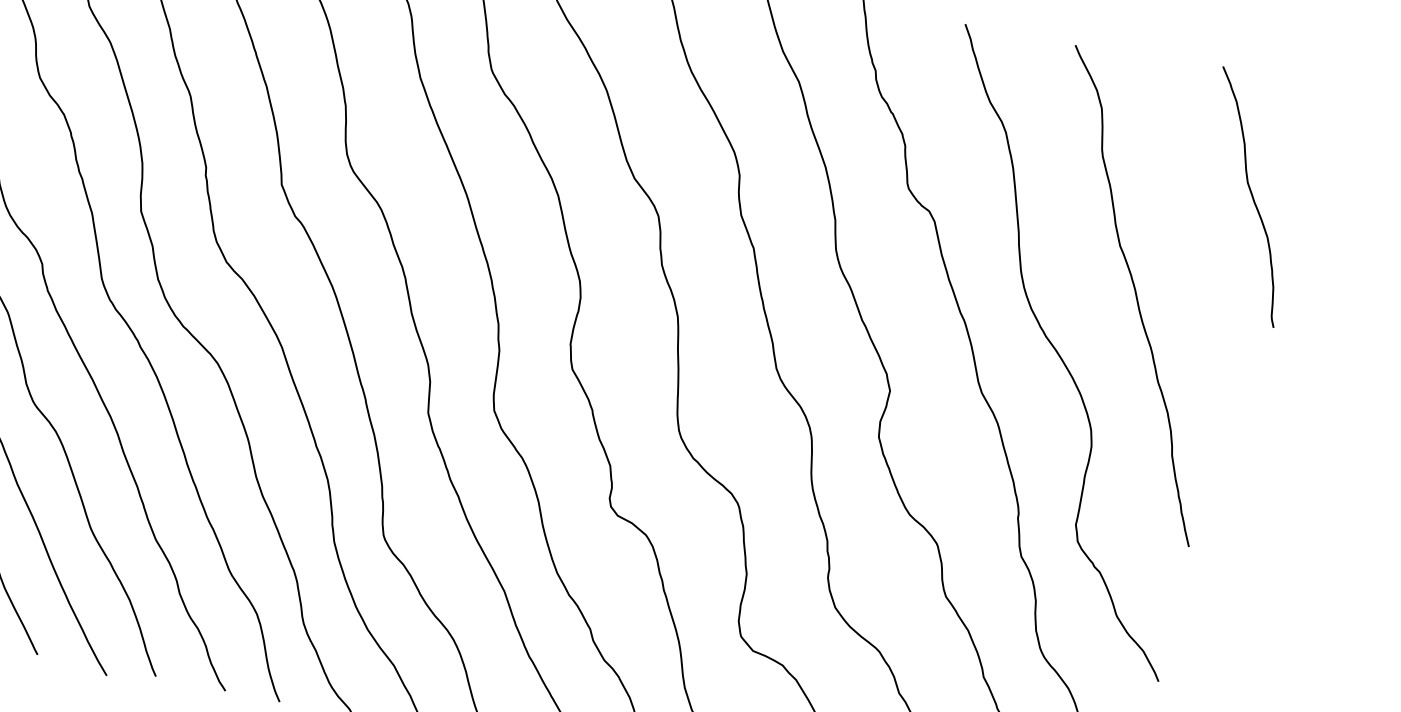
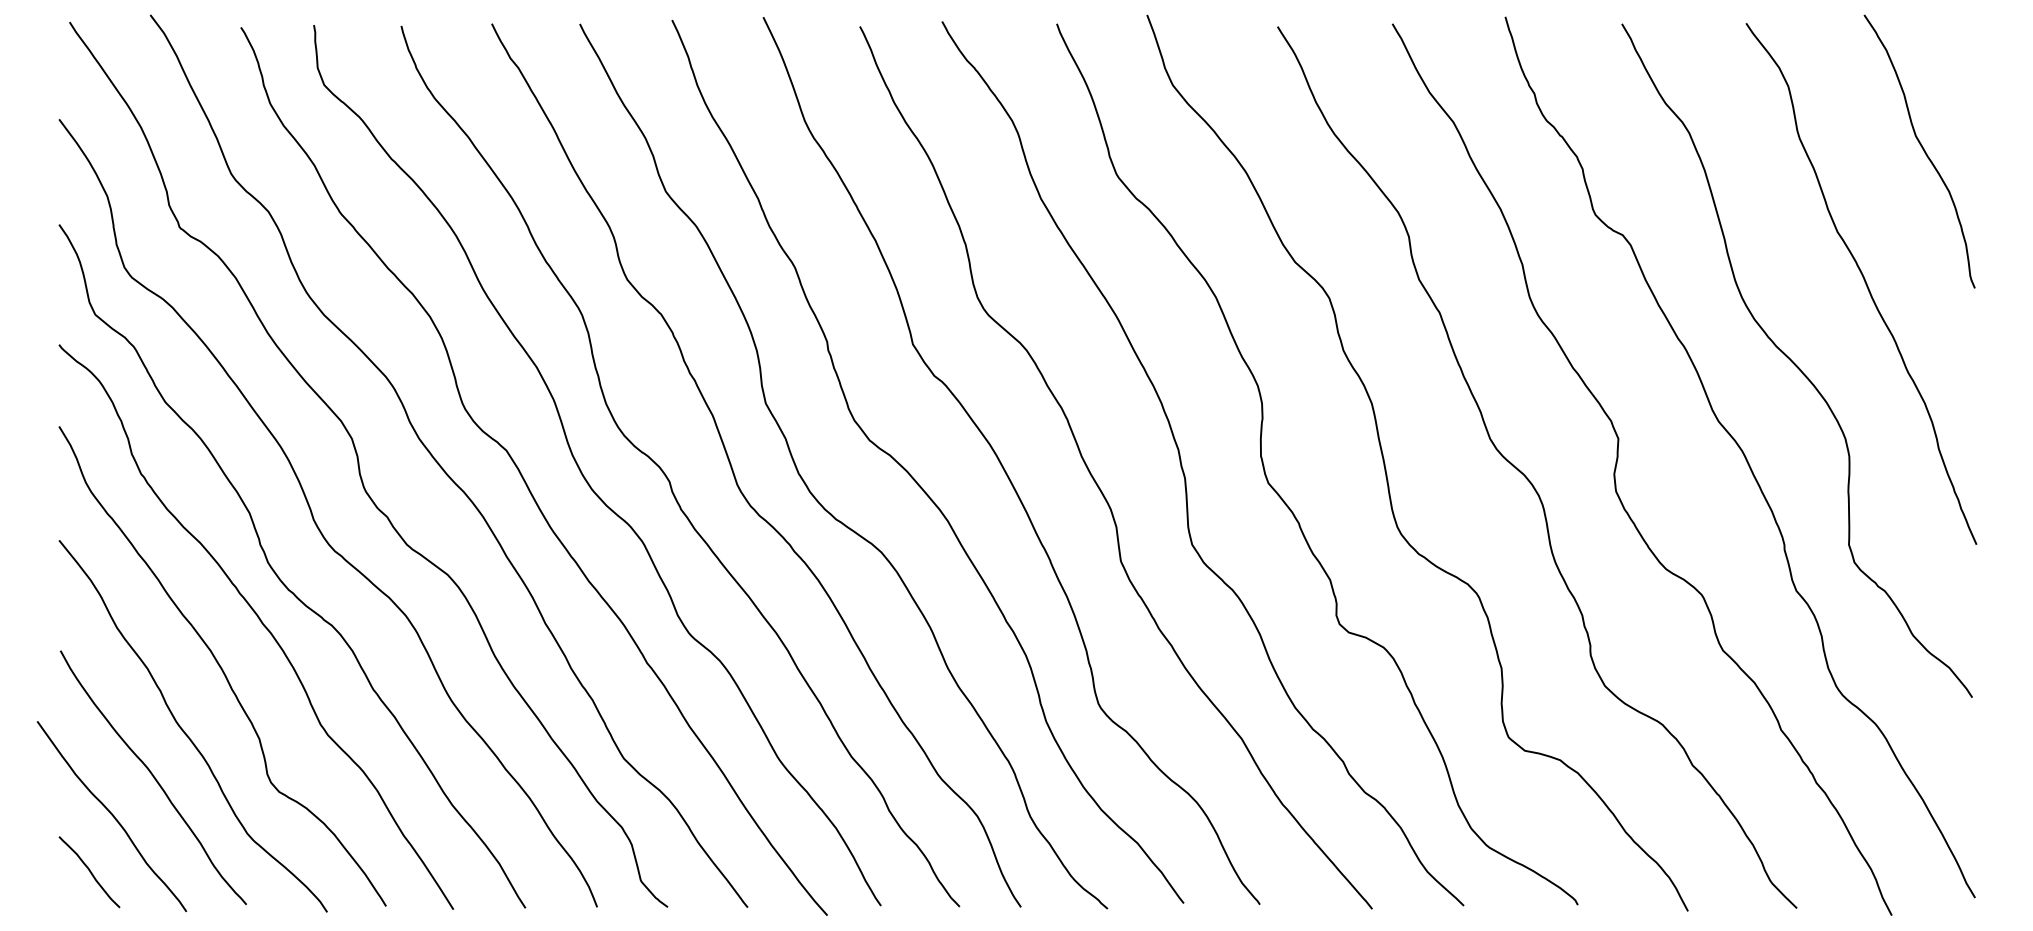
curve: (1251, 195) -> (1922, 149), moved

